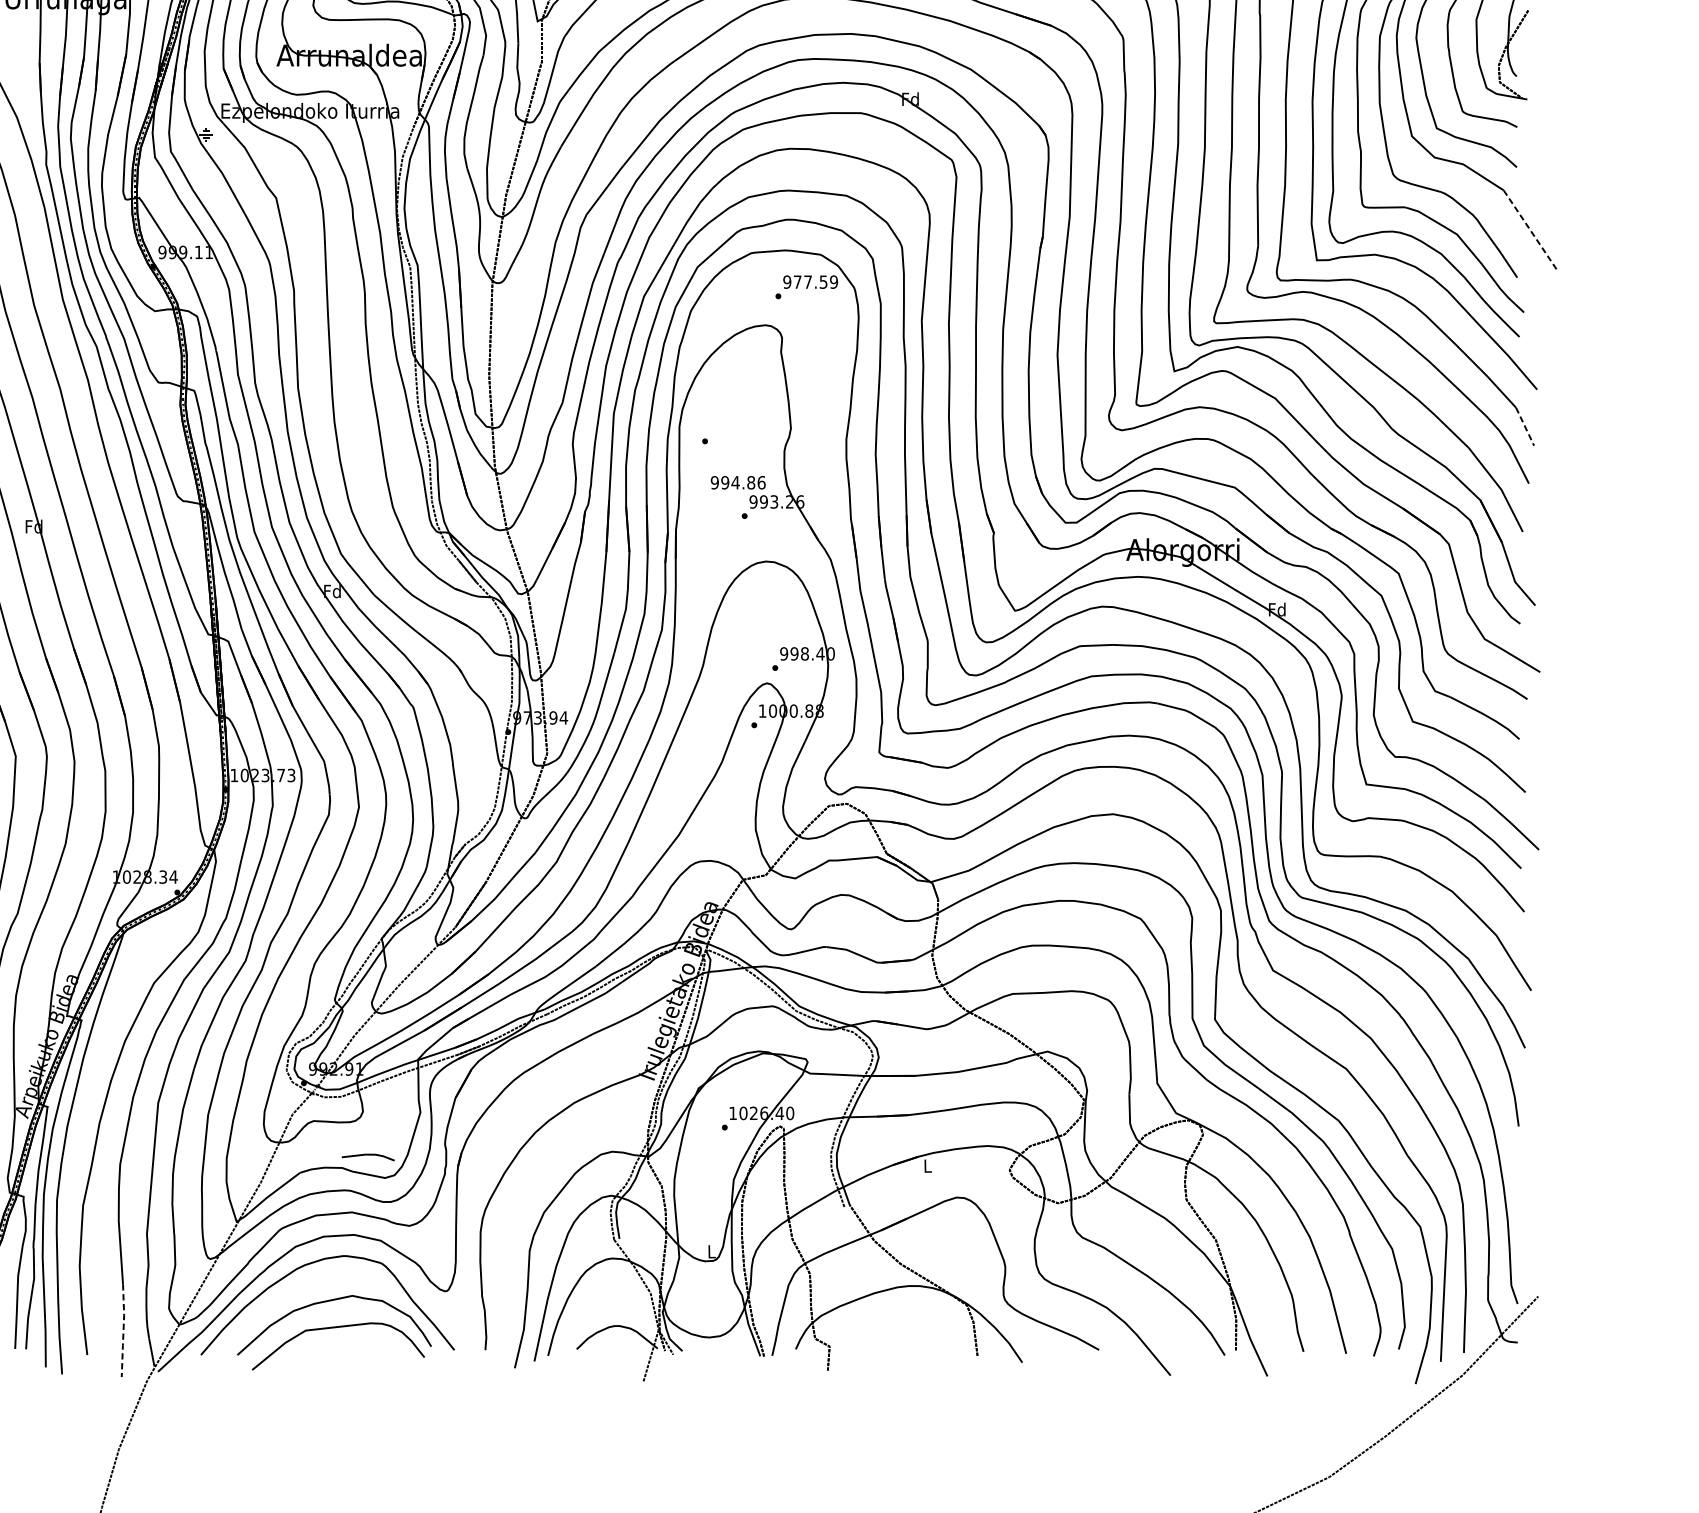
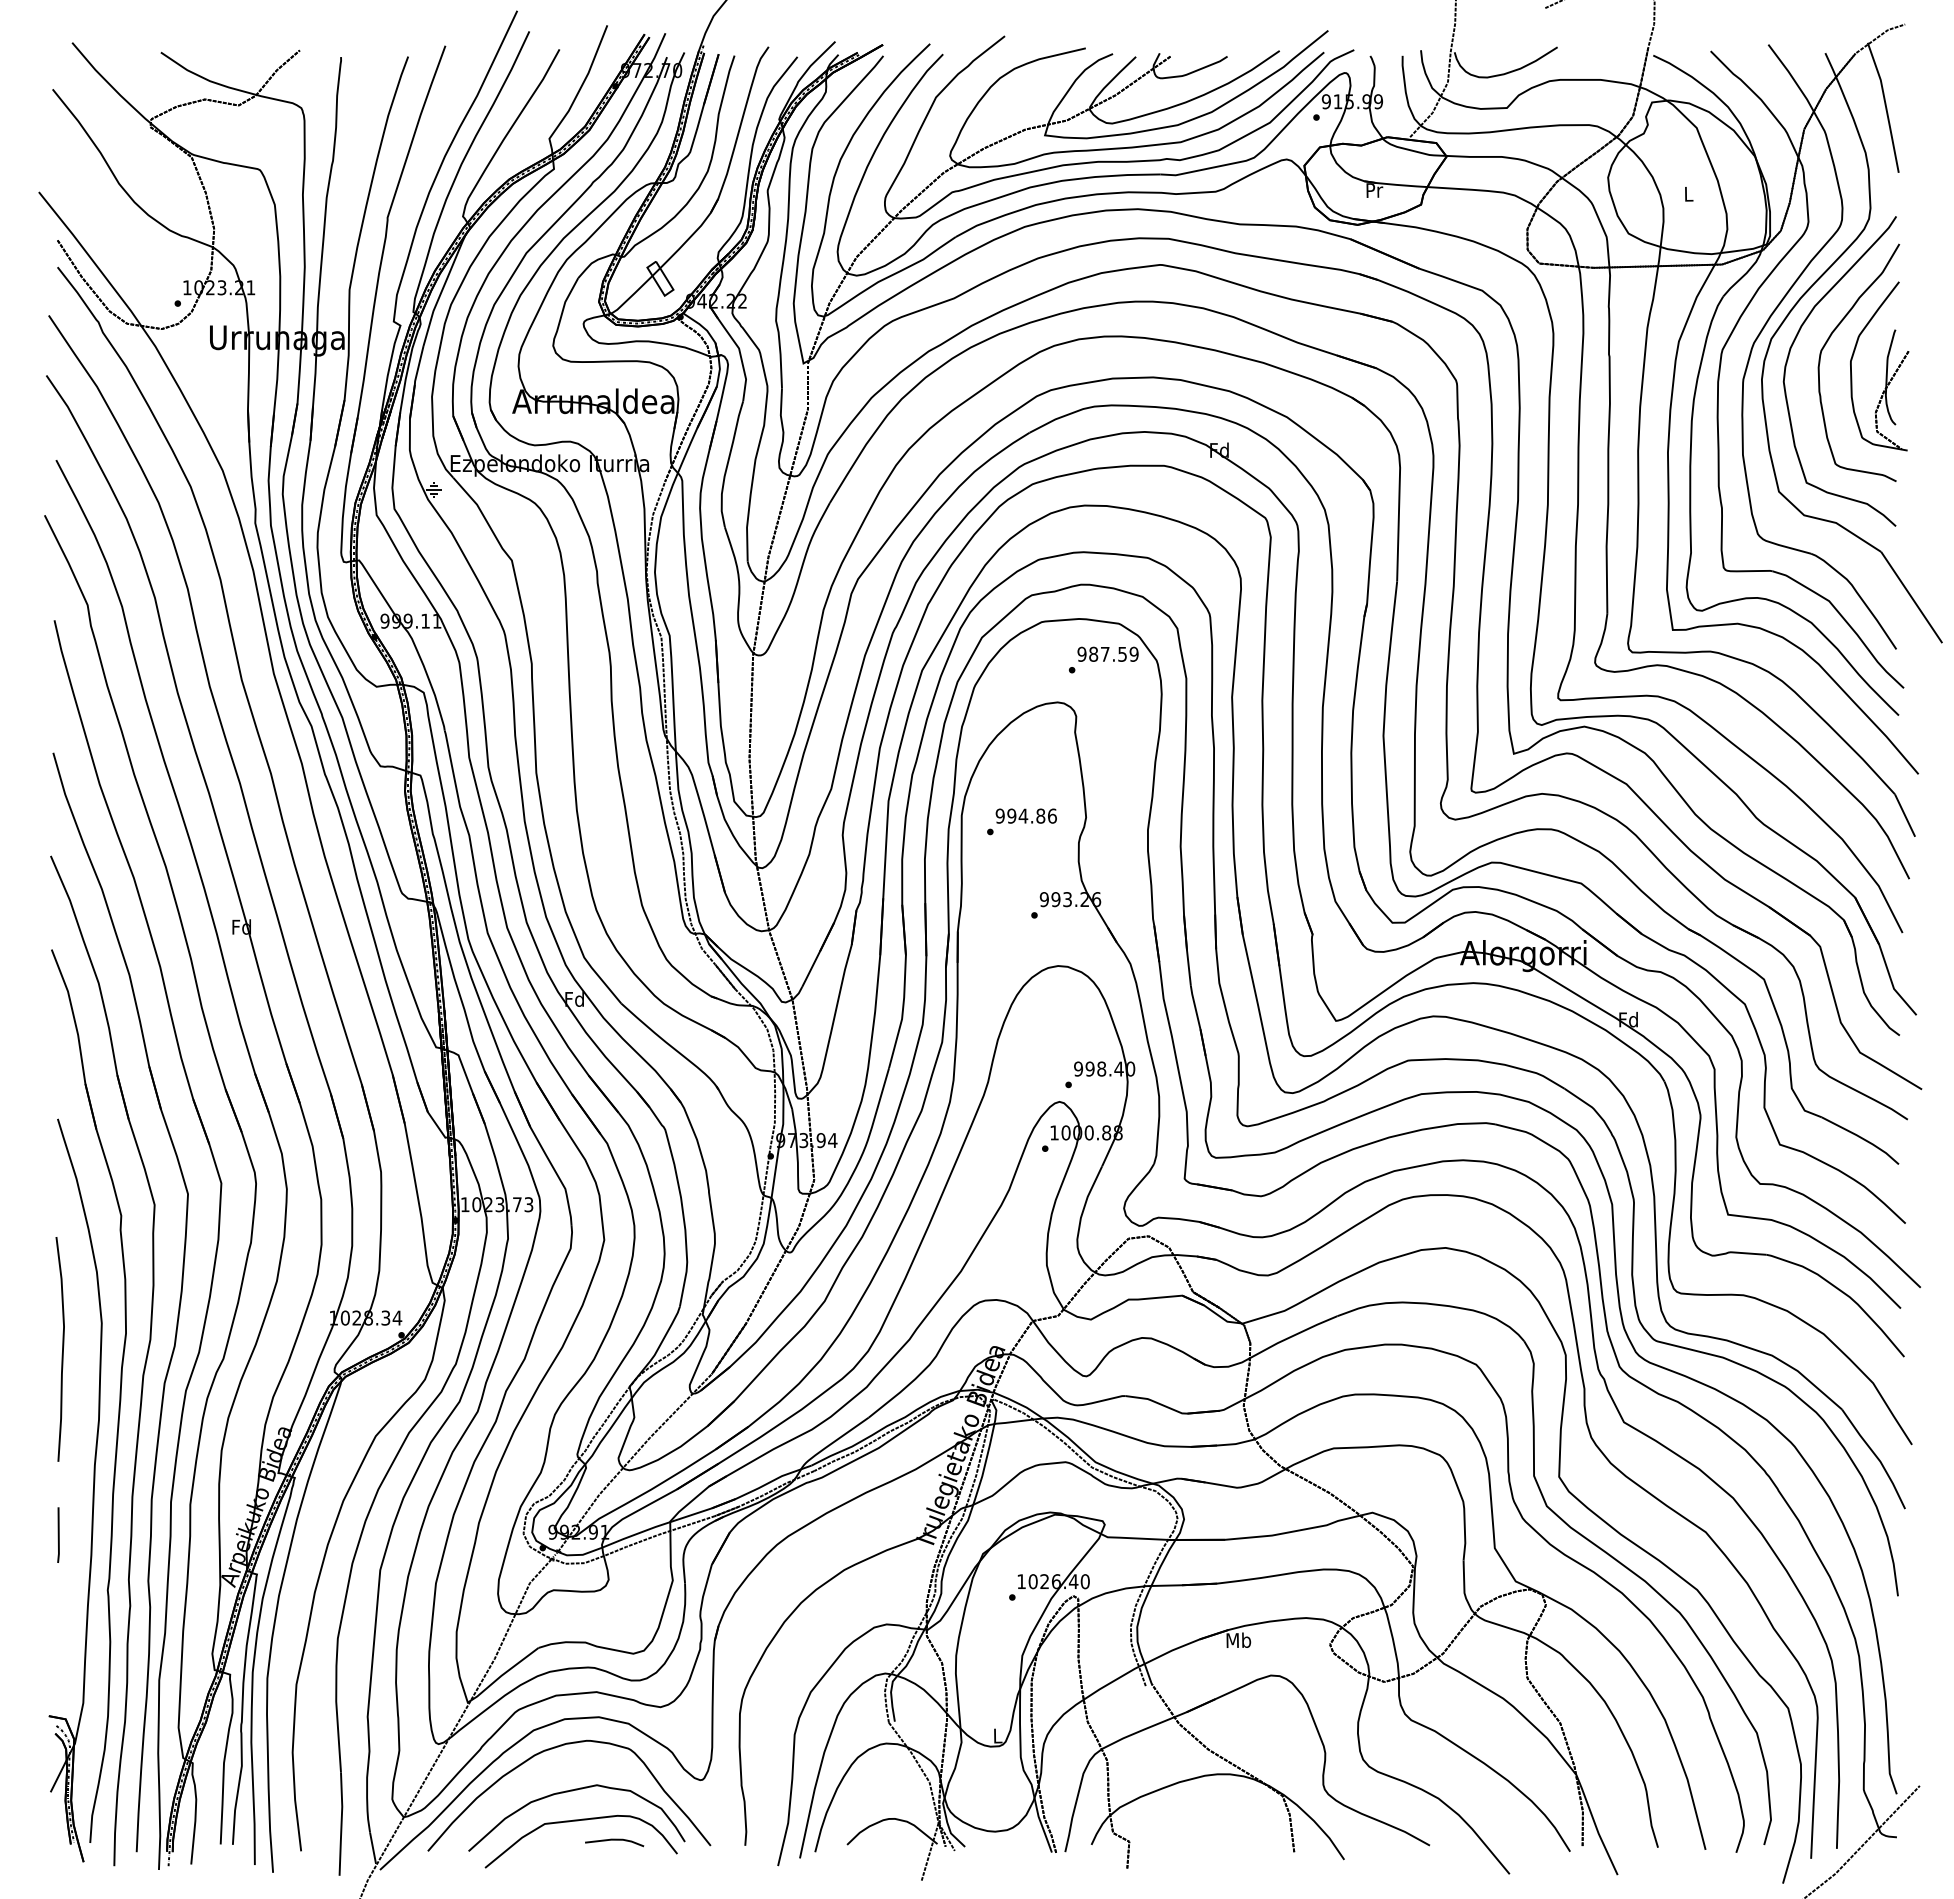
line: (1530, 231) -> (1911, 597), dashed -> solid
text: (797, 281) -> (1093, 653), 977.59 -> 987.59
line: (1525, 426) -> (1905, 815), dashed -> solid
text: (737, 482) -> (1025, 815), moved
line: (368, 1155) -> (614, 1840), moved
text: (927, 1165) -> (1238, 1639), L -> Mb
line: (123, 1331) -> (341, 1824), dashed -> solid

